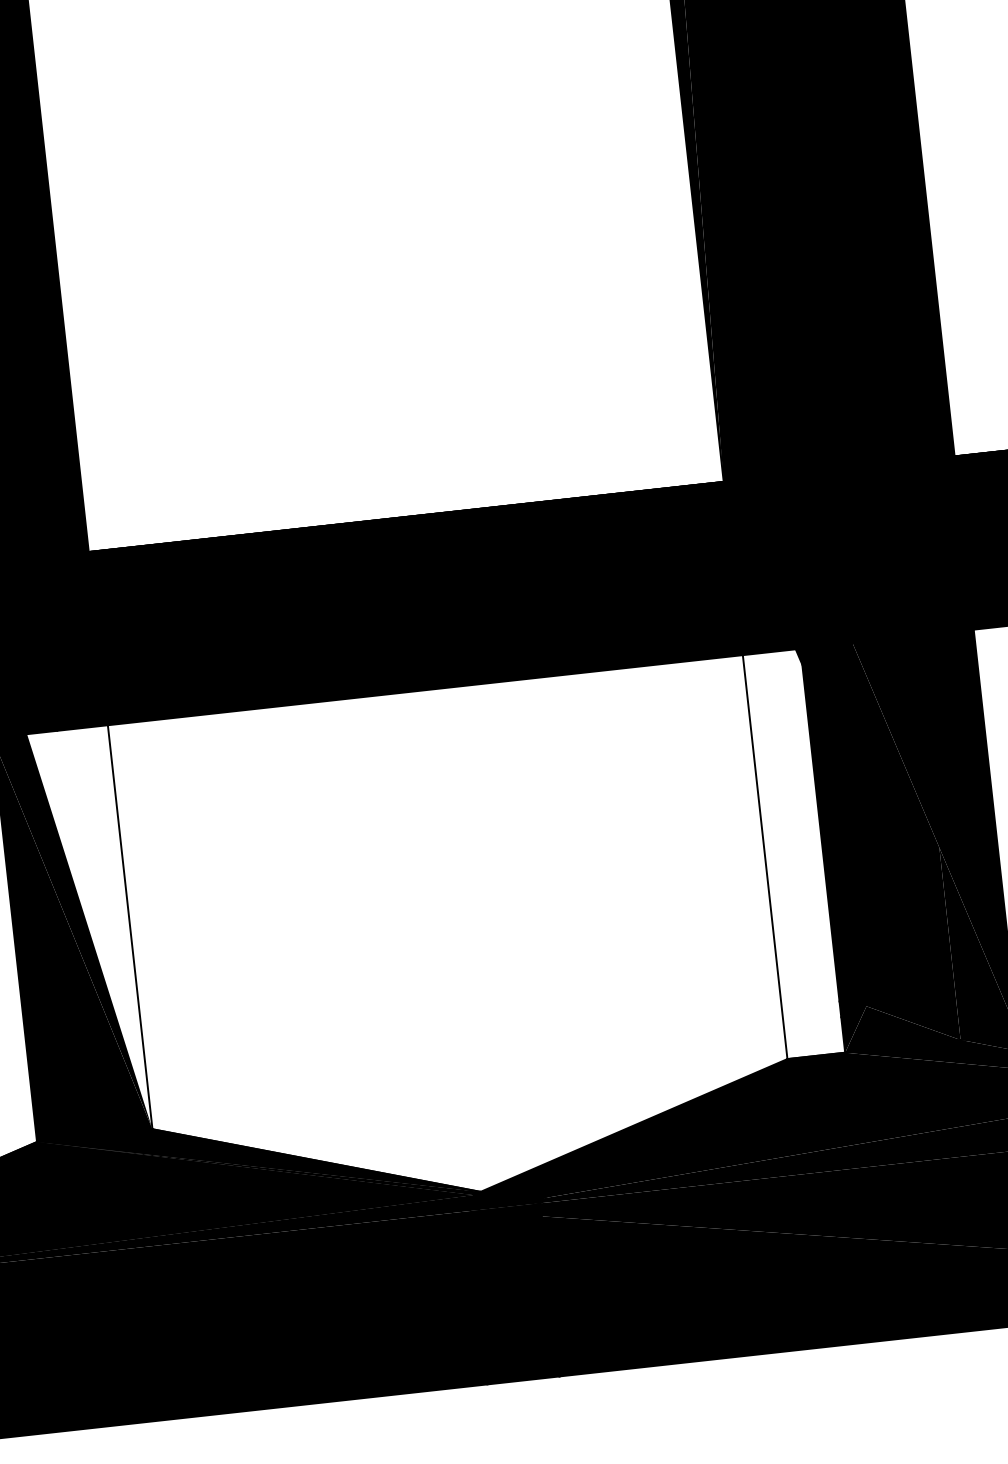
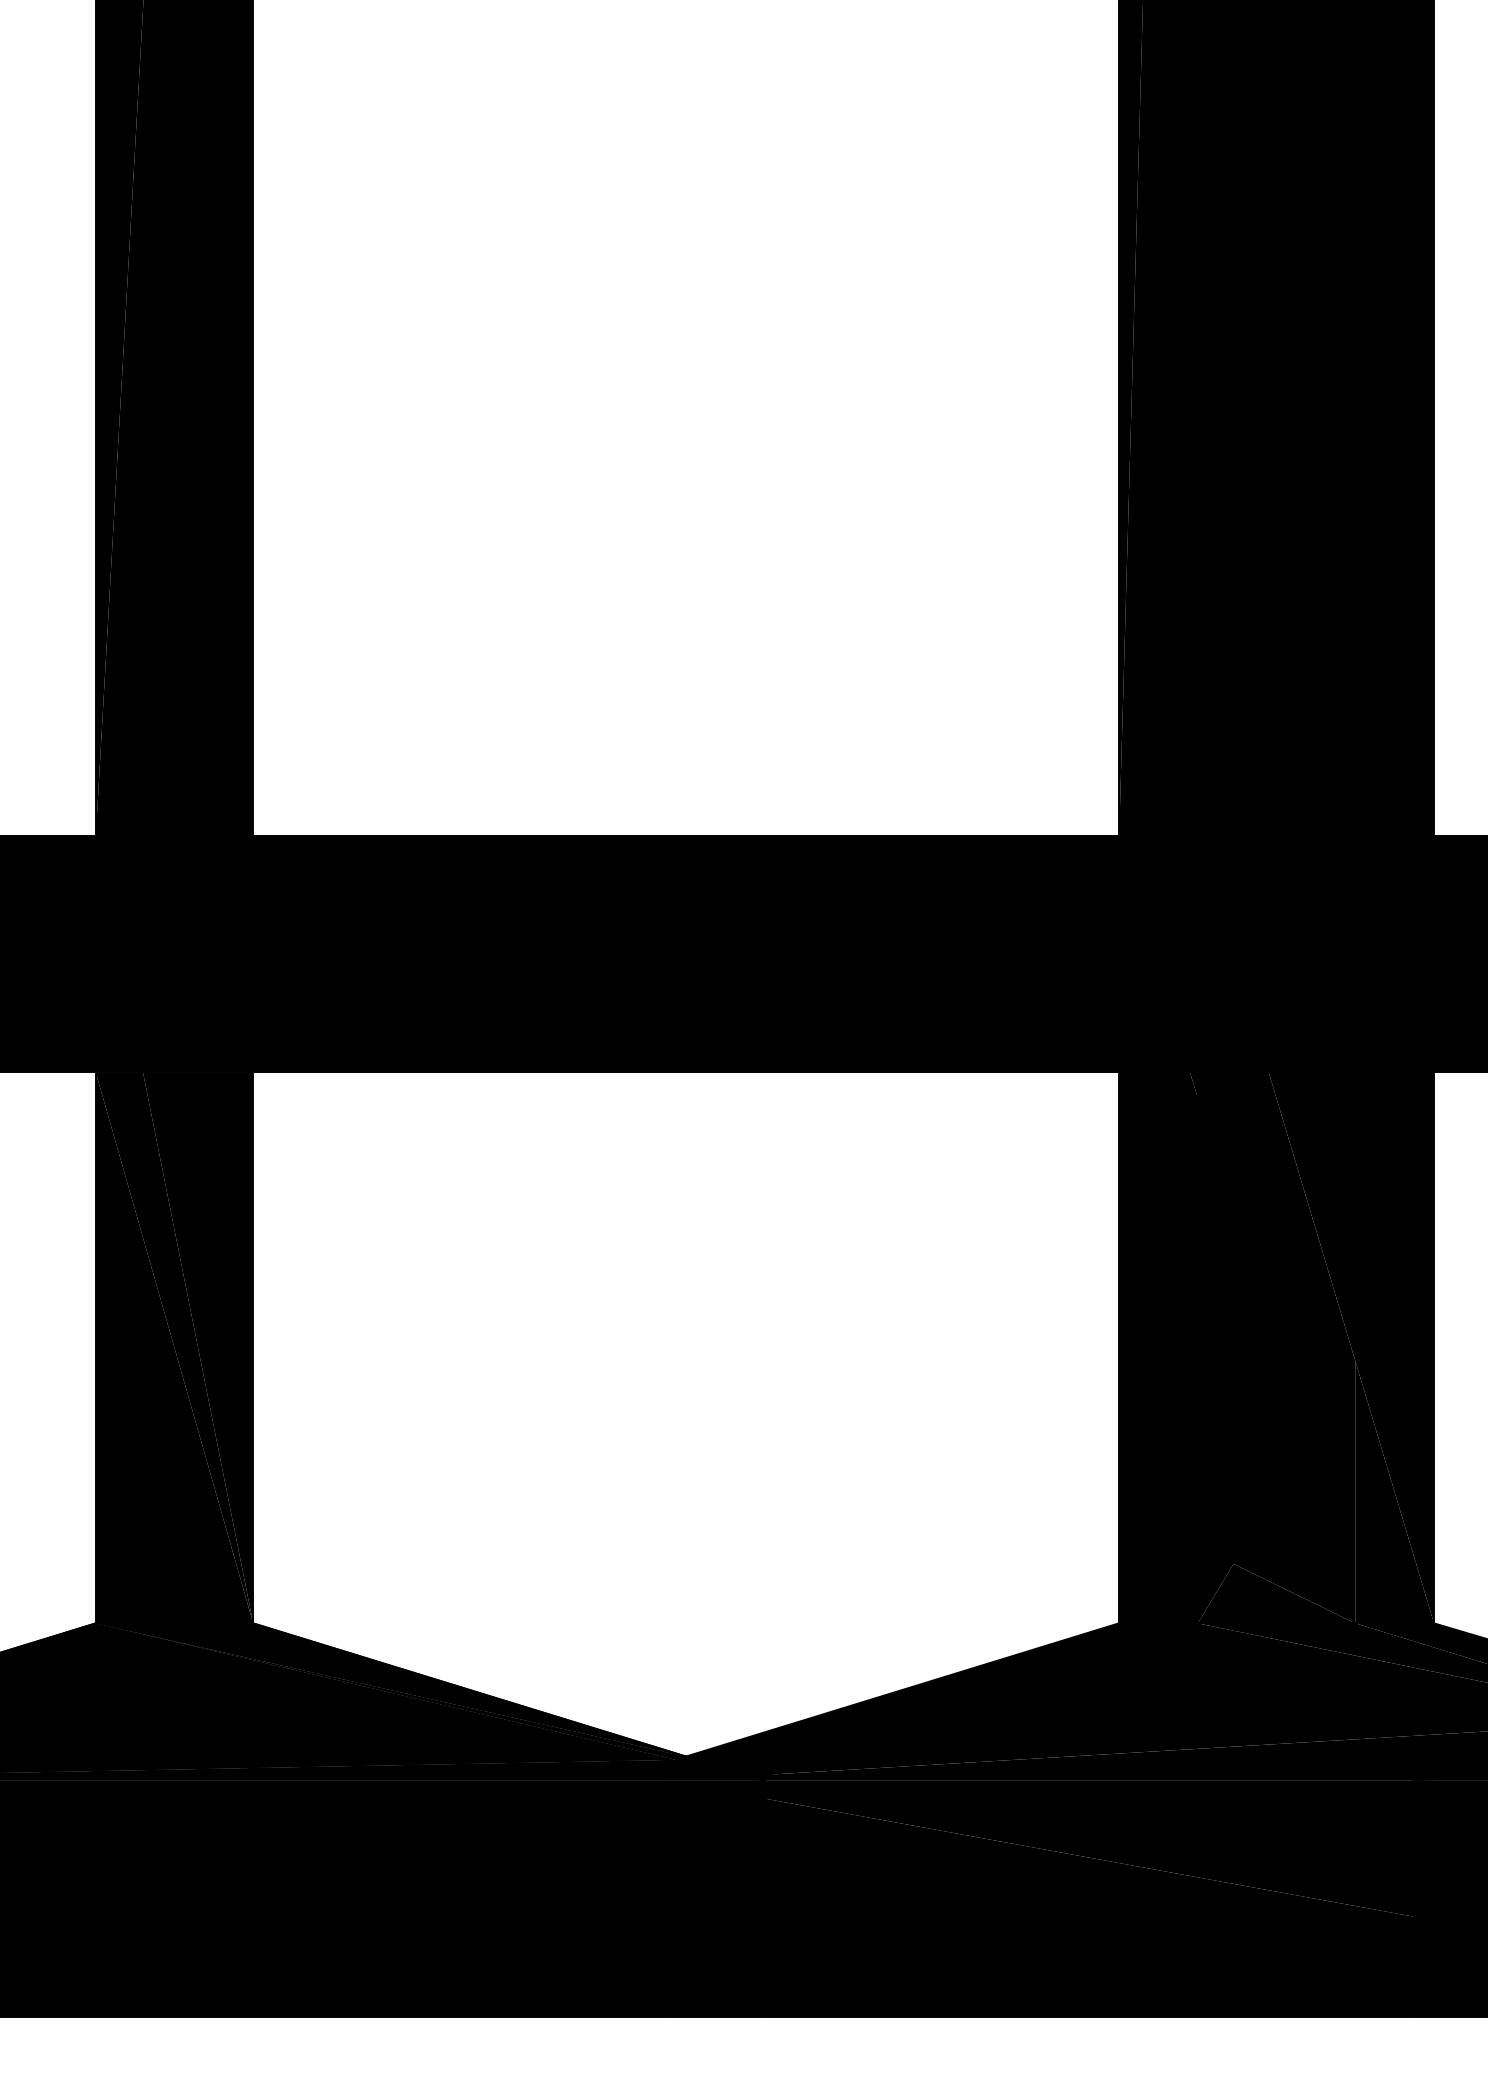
fill: (793, 853) -> (1158, 1347), added
fill: (90, 931) -> (198, 1347), added

